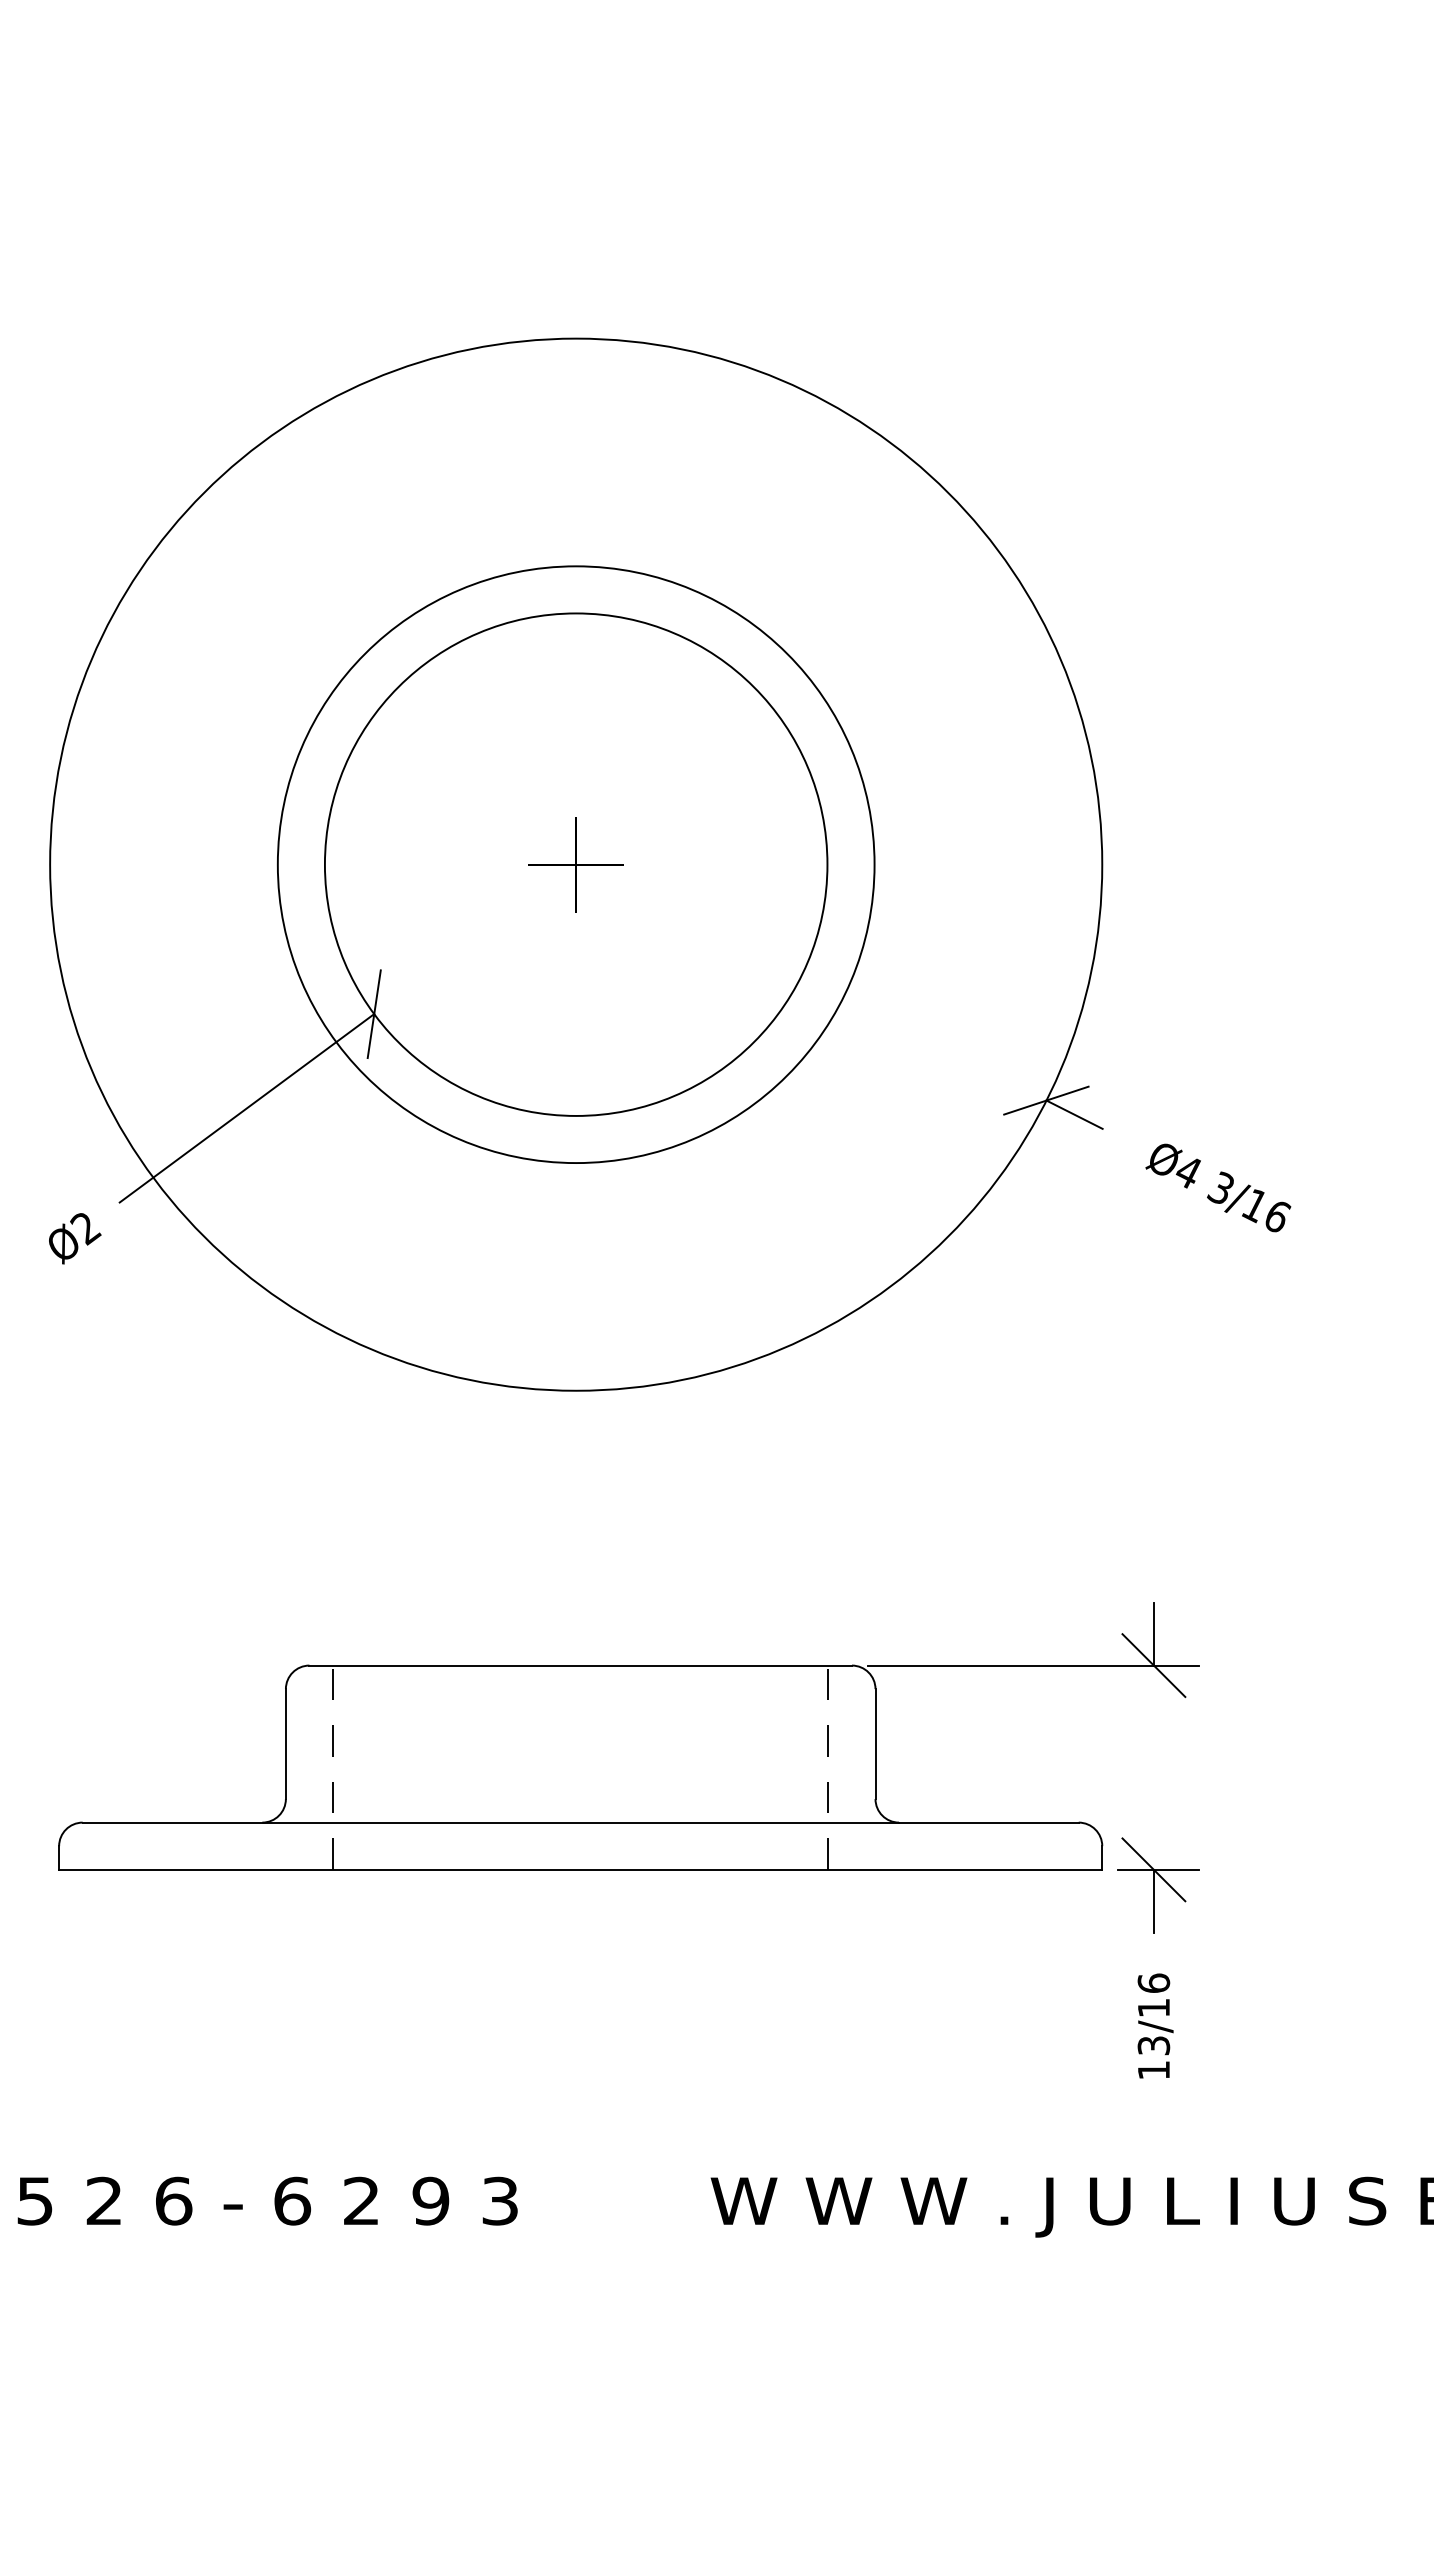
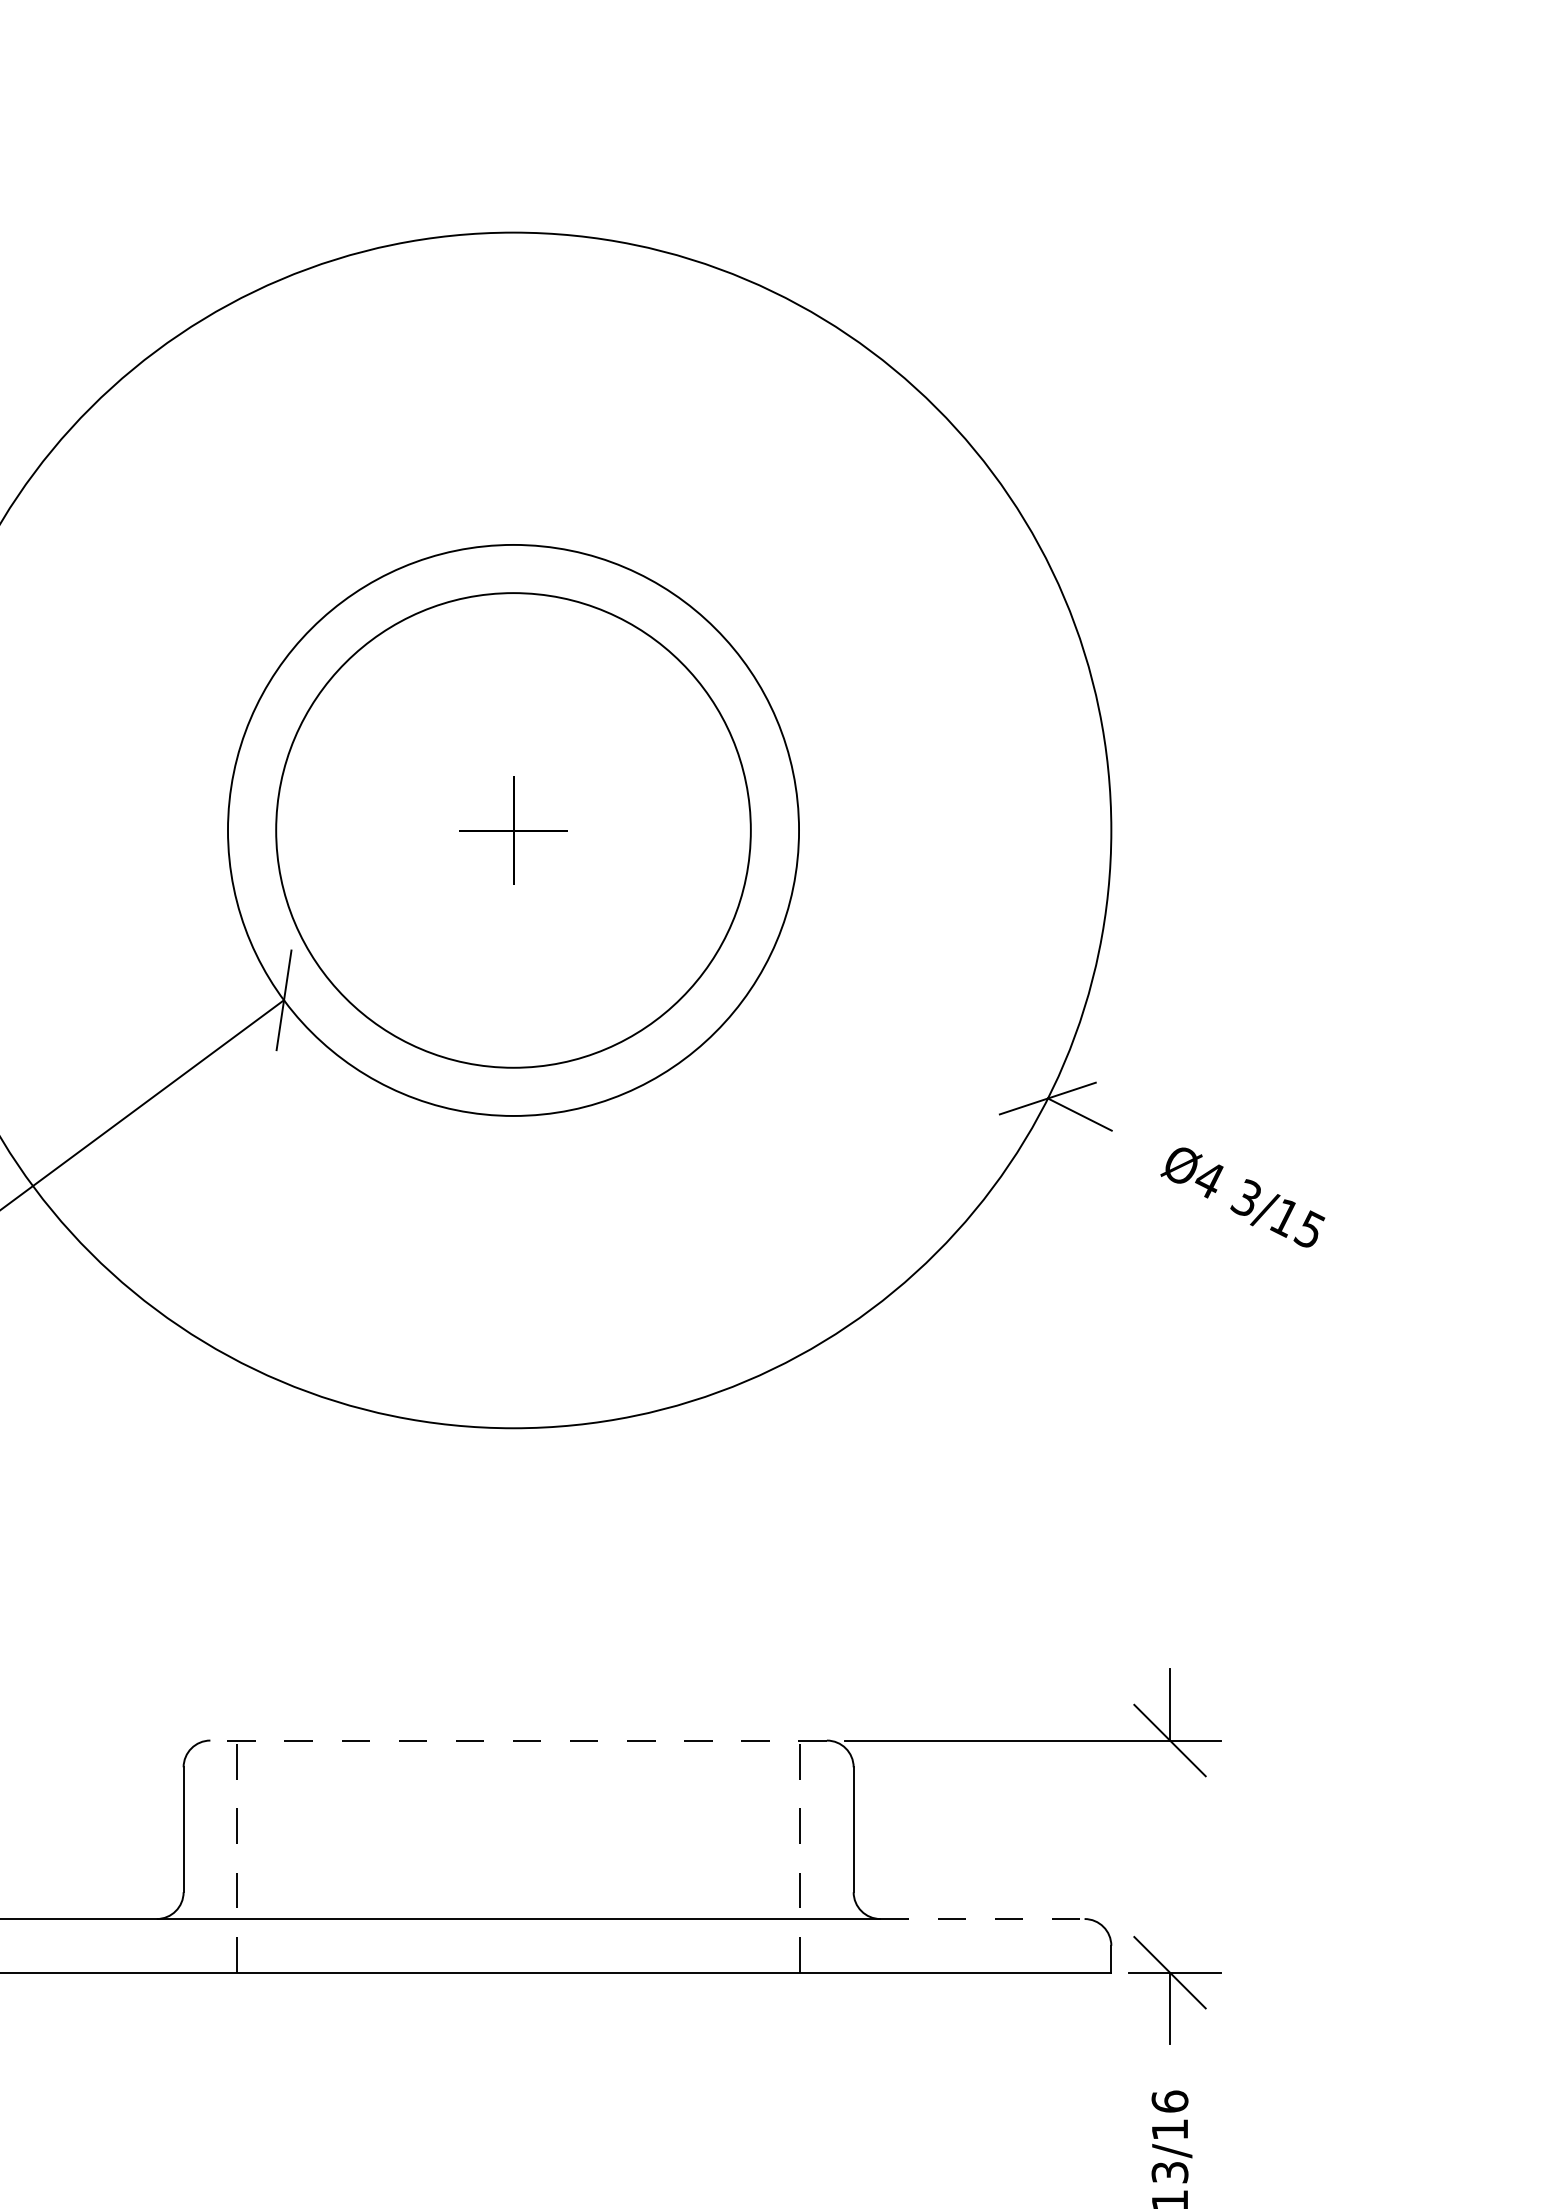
circle: (575, 864) -> (512, 830), size x0.7
text: (1276, 1215) -> (1309, 1229), 3/16 -> 3/15
line: (580, 1665) -> (518, 1740), solid -> dashed
line: (988, 1822) -> (982, 1918), solid -> dashed

